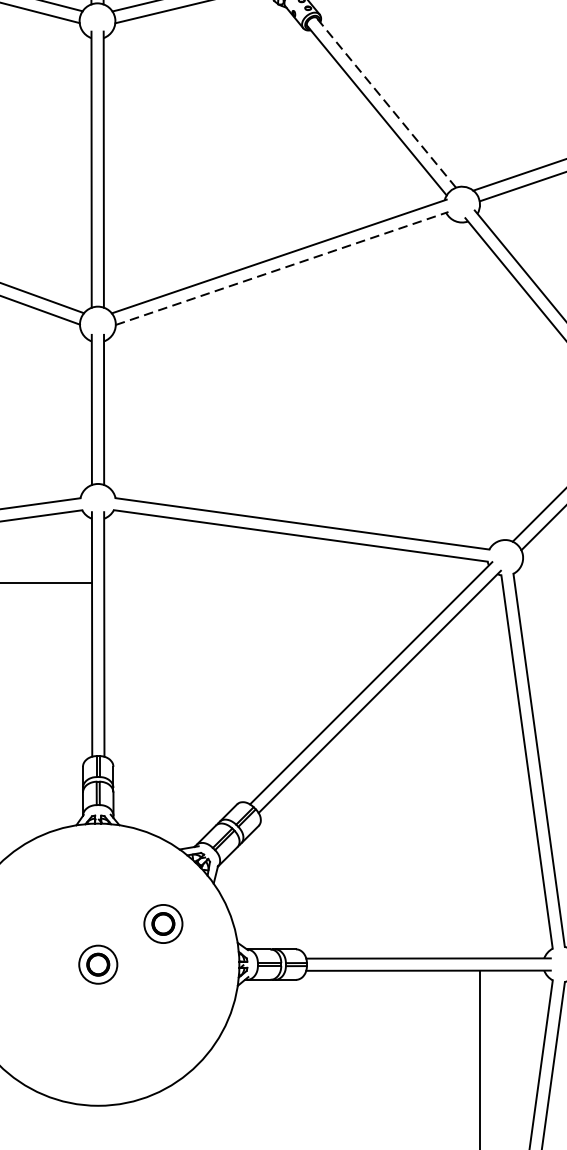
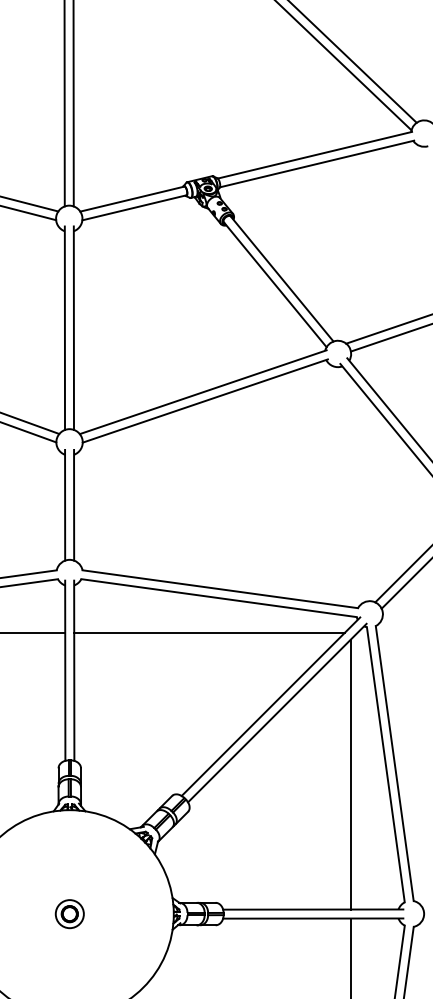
line: (385, 102) -> (281, 278), dashed -> solid
line: (282, 267) -> (205, 400), dashed -> solid
line: (287, 583) -> (209, 633), added
line: (479, 775) -> (350, 774), added
part: (162, 924) -> (117, 884), removed

